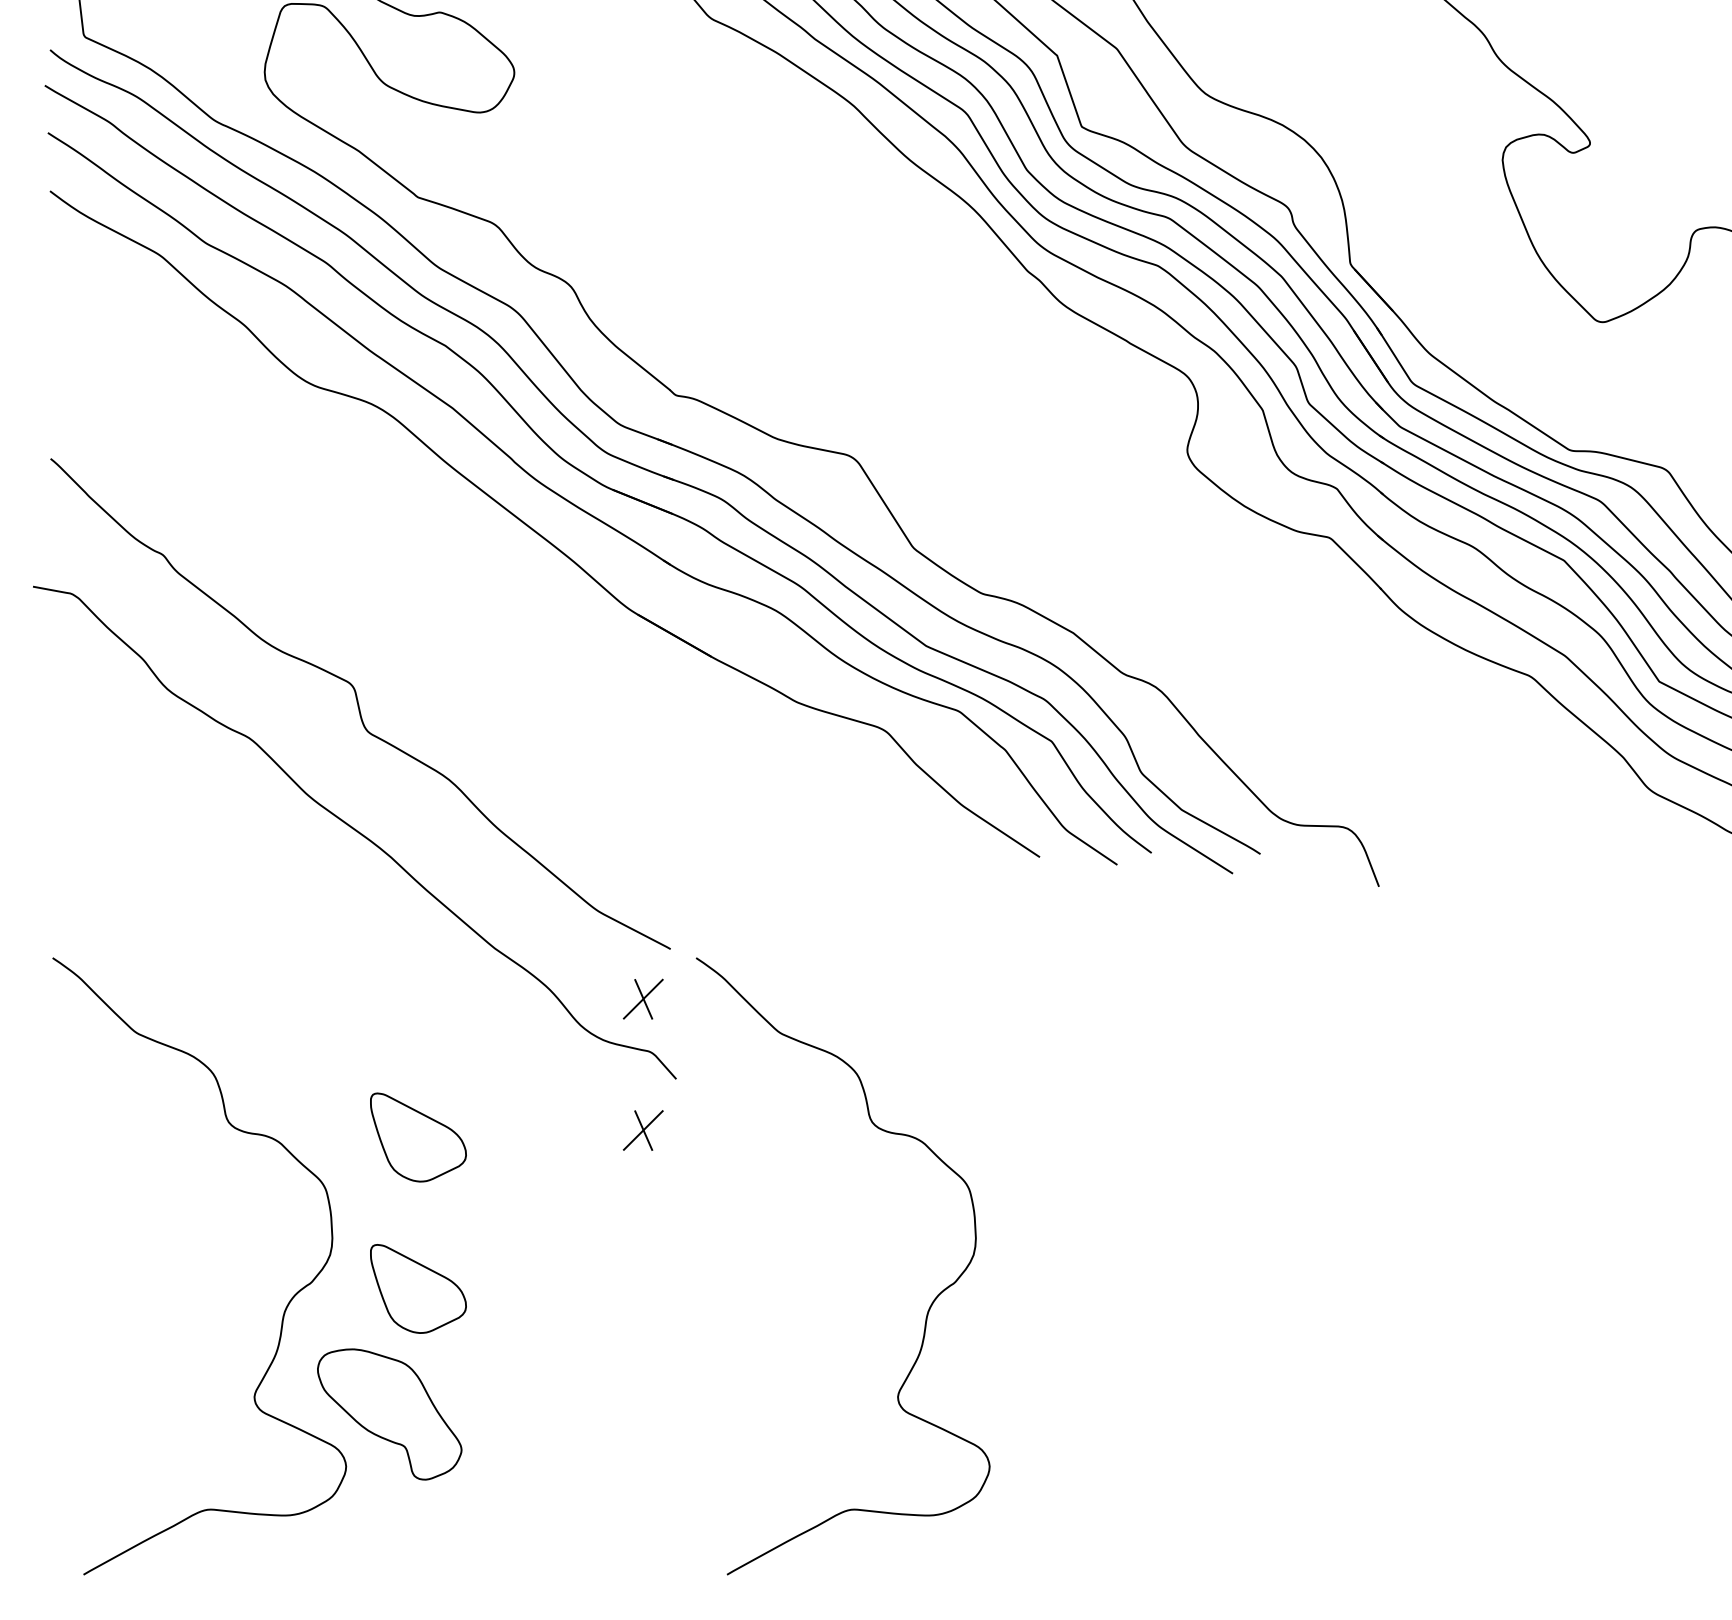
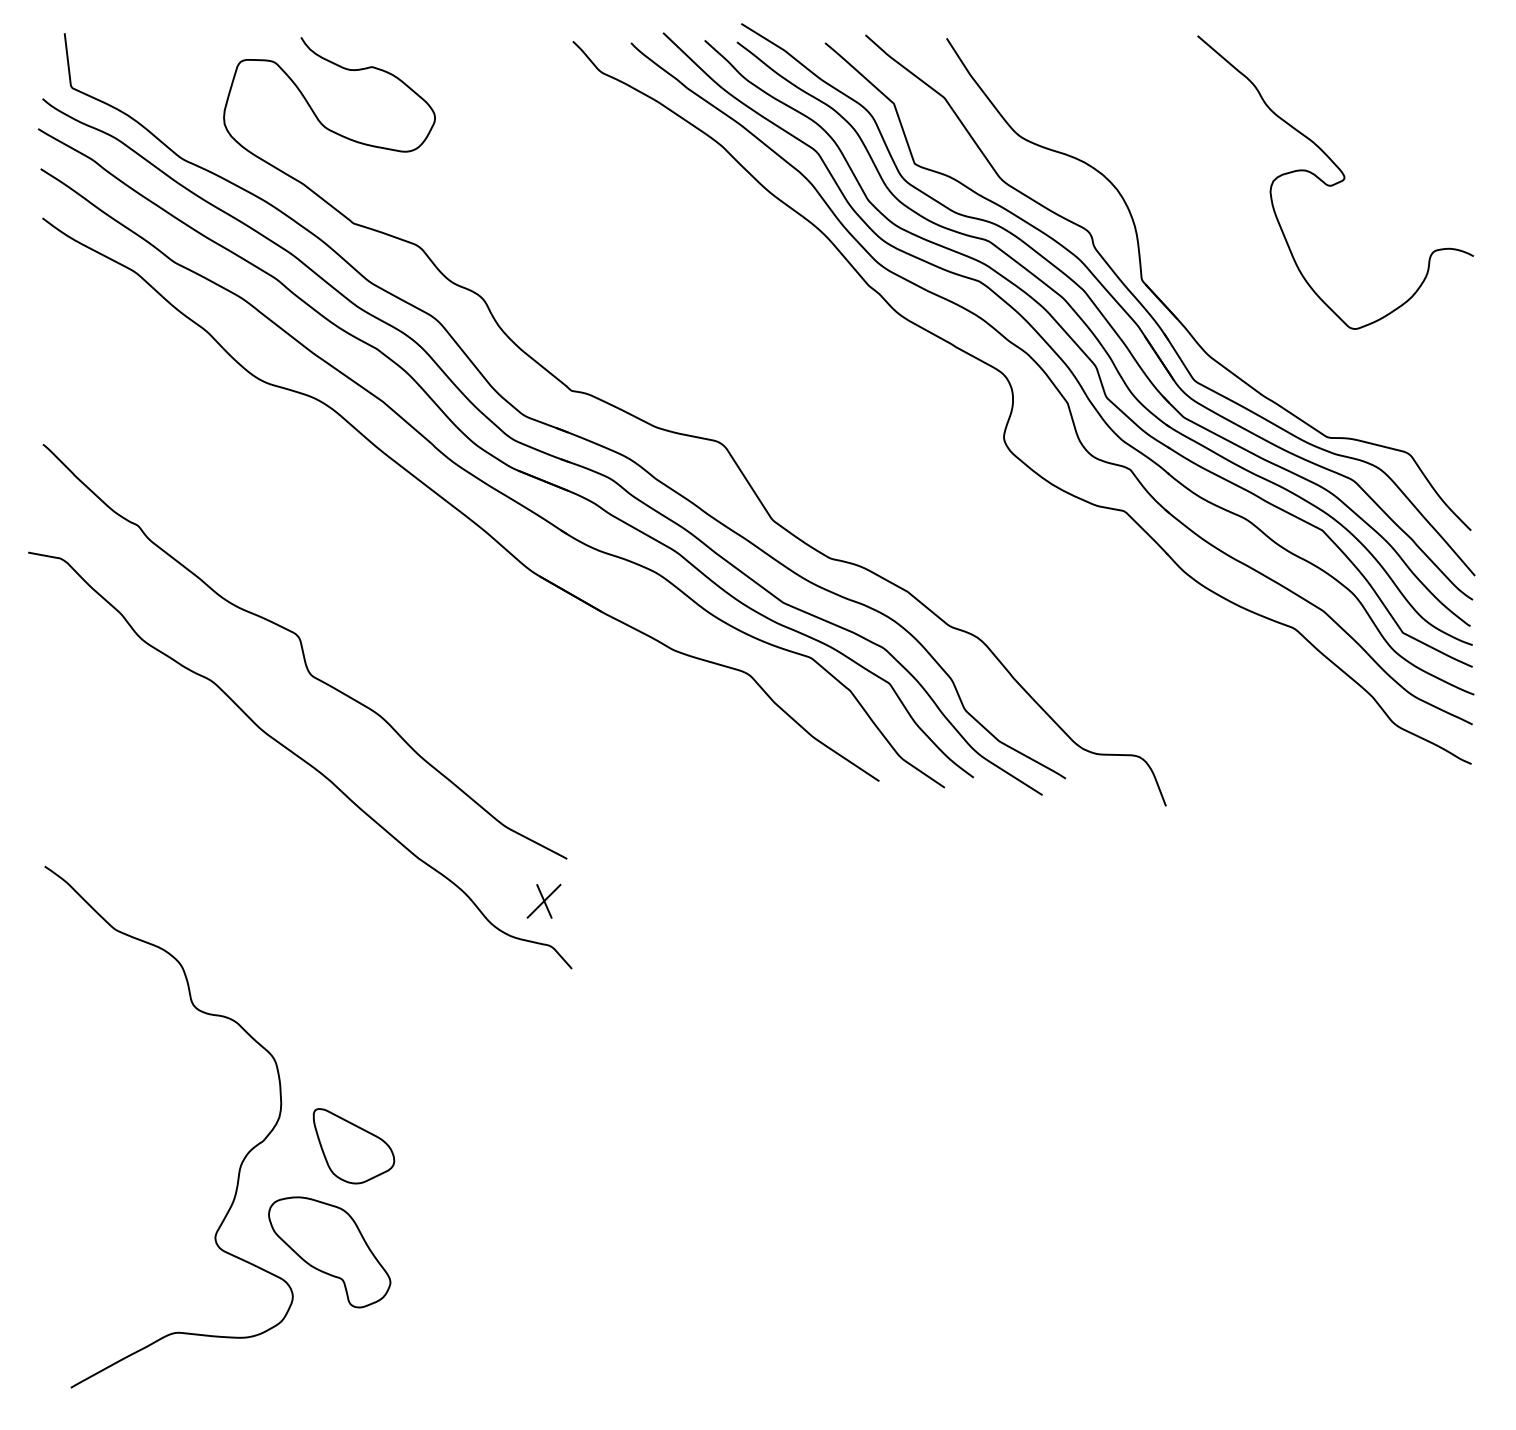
part: (642, 1129) -> (543, 1011), removed
part: (417, 1137) -> (353, 1018), removed
curve: (928, 1306) -> (785, 1161), removed

